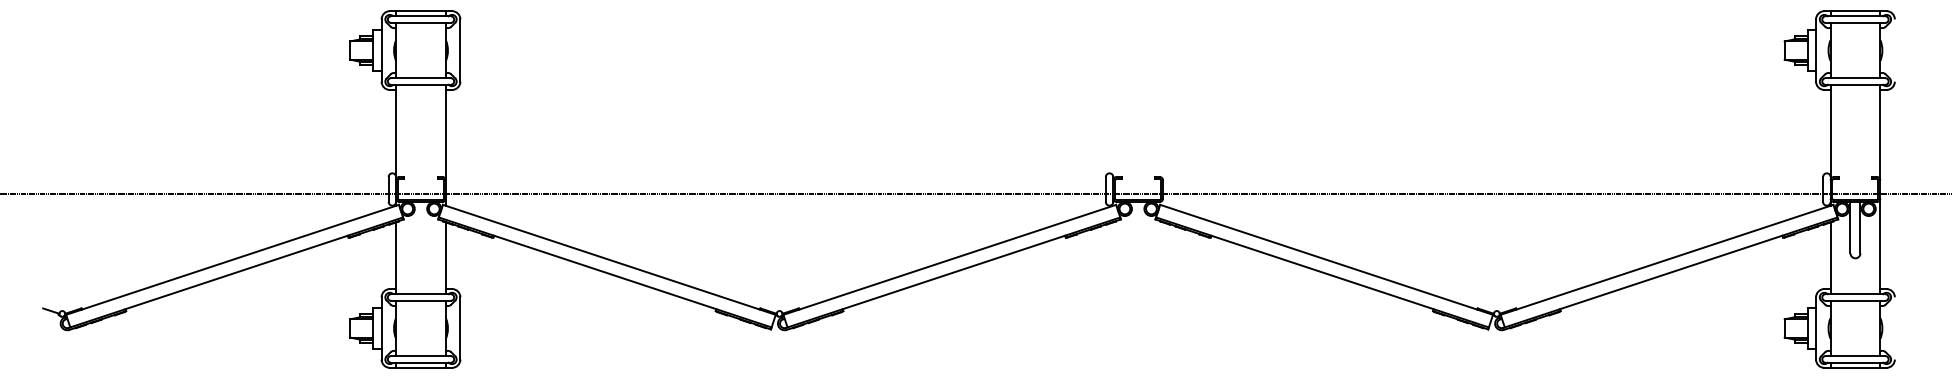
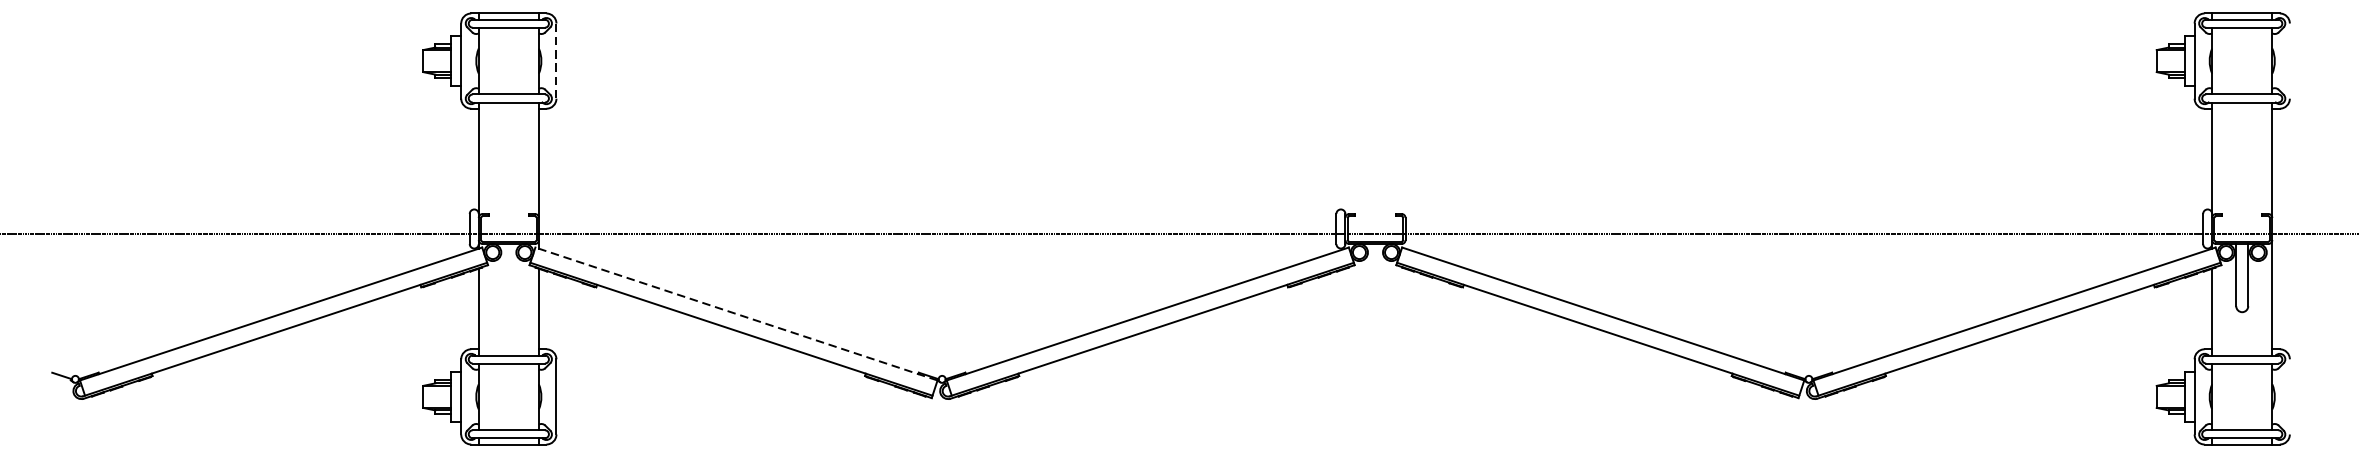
line: (460, 51) -> (556, 62), solid -> dashed
line: (608, 259) -> (735, 313), solid -> dashed

